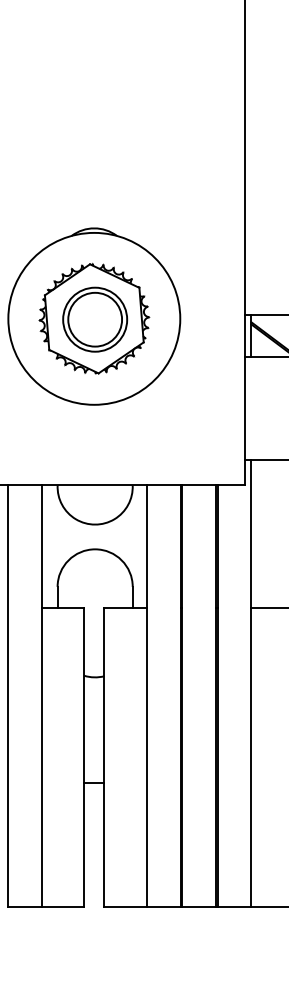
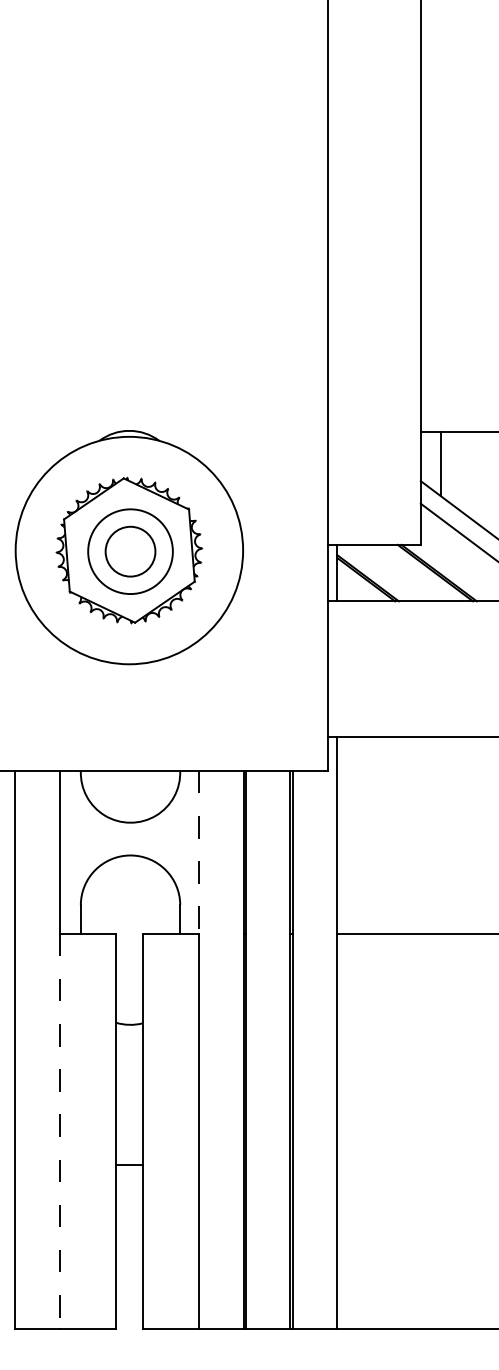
circle: (95, 319) -> (130, 551), size x0.7
line: (147, 547) -> (199, 852), solid -> dashed
line: (41, 757) -> (59, 1131), solid -> dashed

